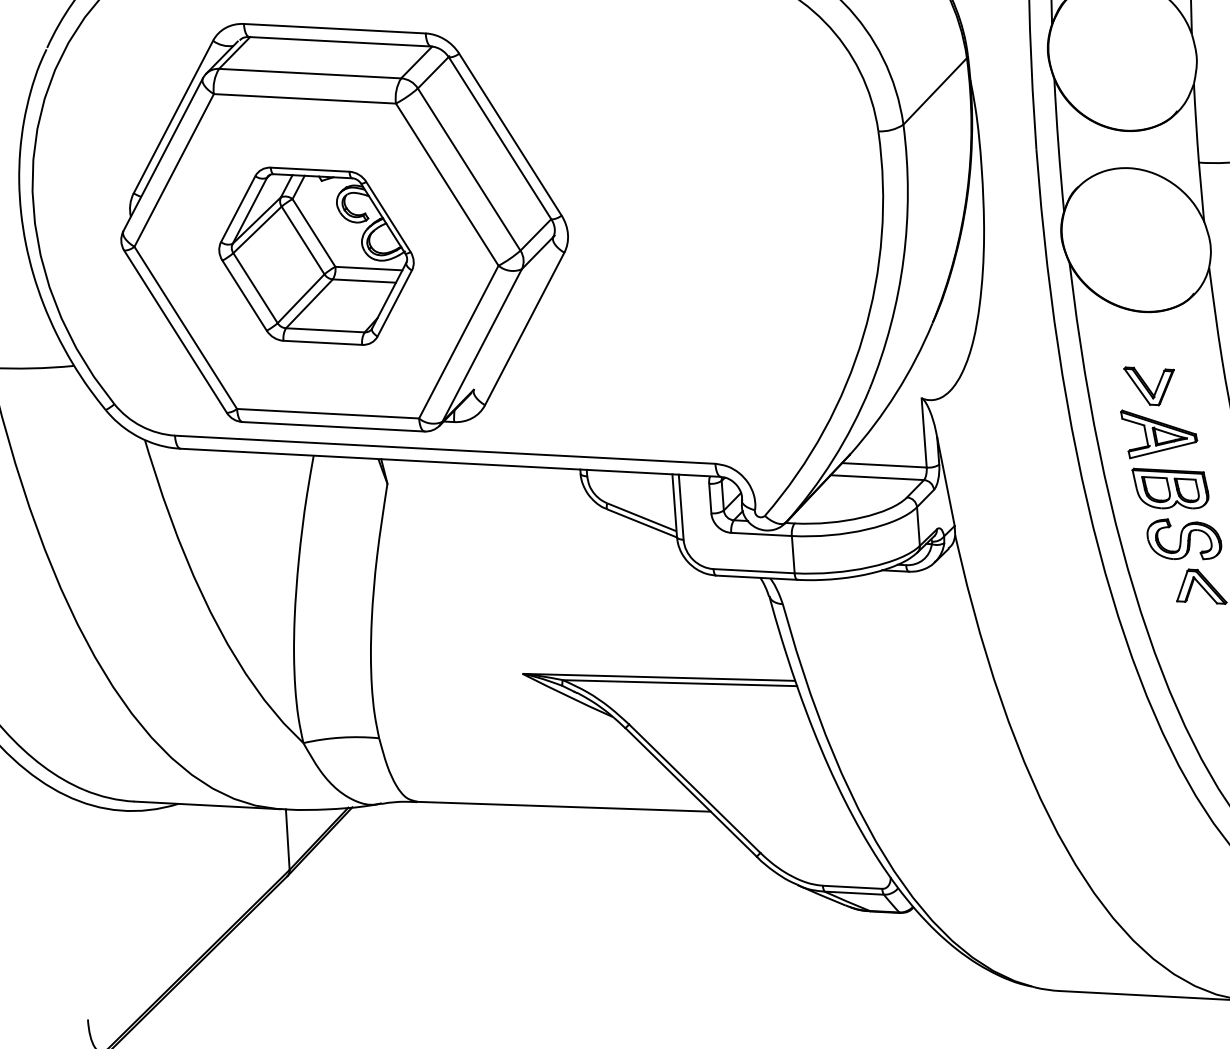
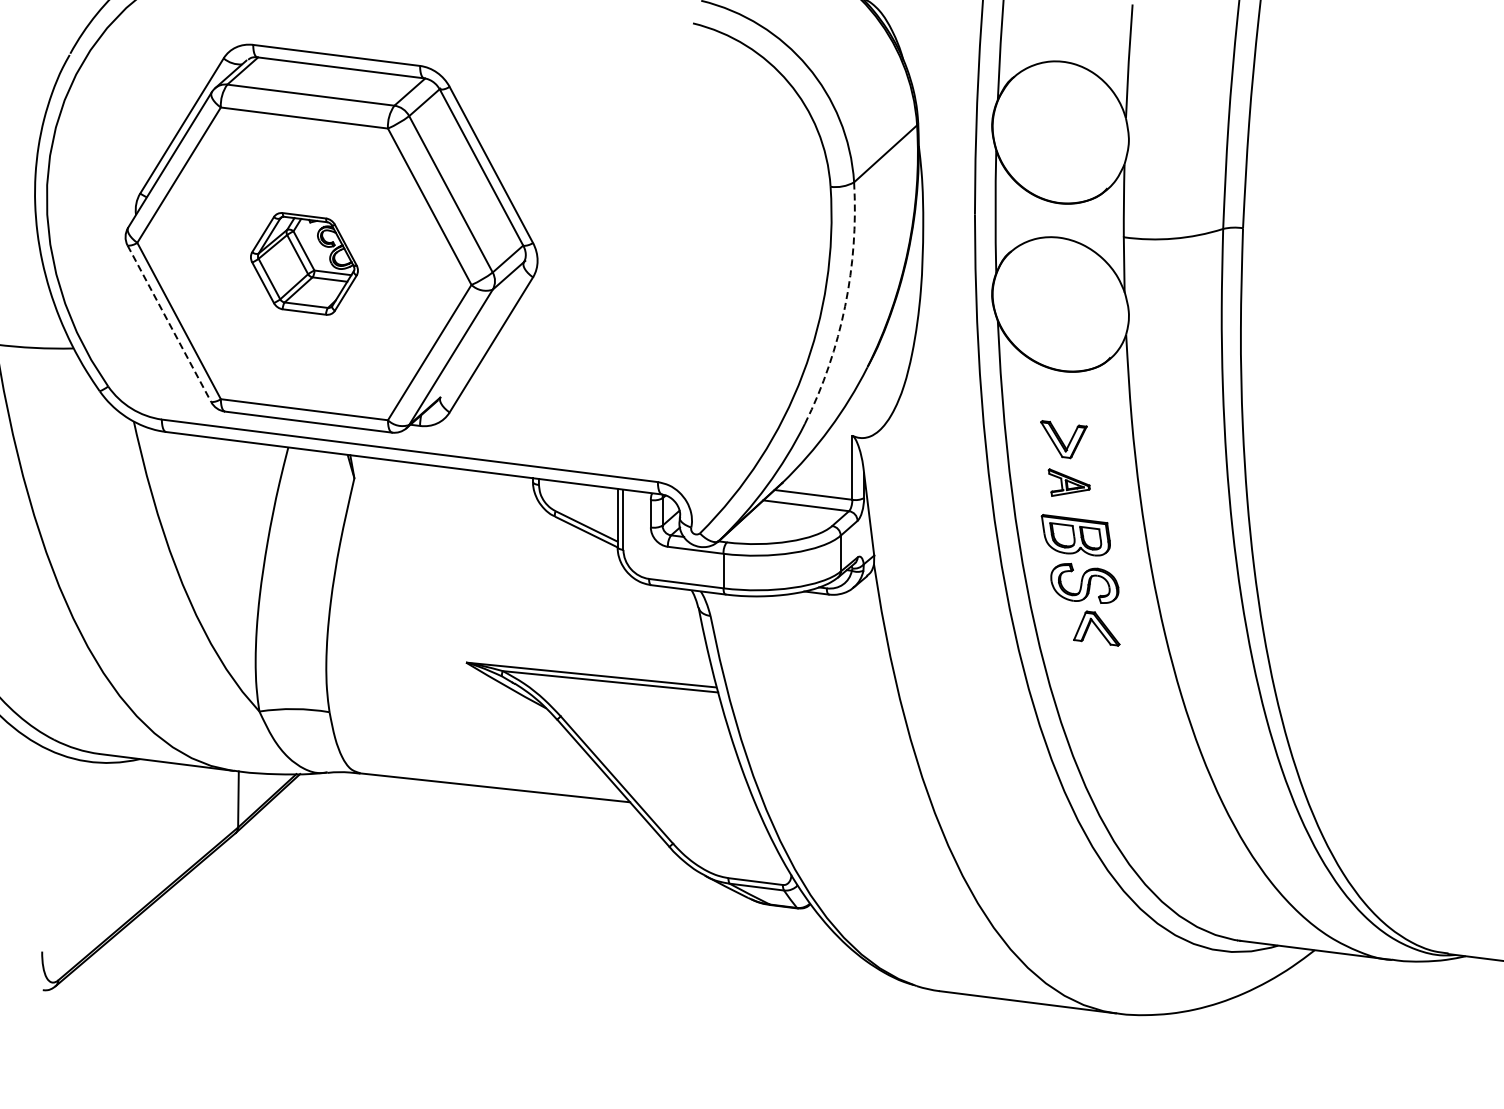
part: (316, 255) -> (304, 263), size x0.6
arc: (903, 259) -> (845, 306), solid -> dashed
line: (175, 331) -> (169, 323), solid -> dashed
part: (1159, 431) -> (1069, 482), size x0.6

